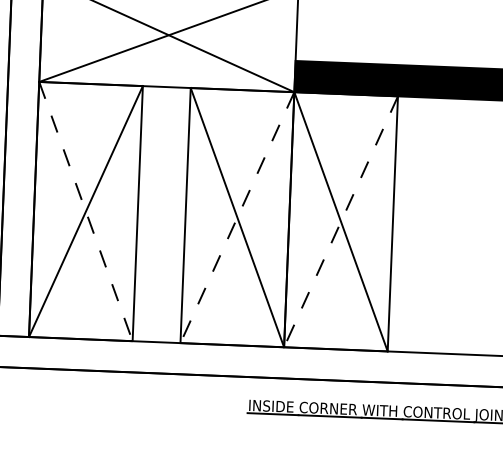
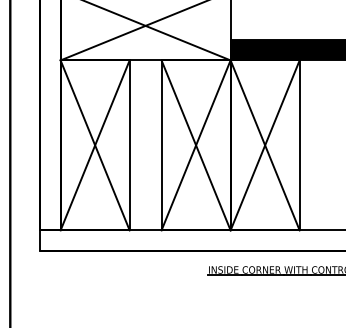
line: (86, 211) -> (95, 145), dashed -> solid
line: (238, 217) -> (196, 145), dashed -> solid
line: (341, 221) -> (265, 145), dashed -> solid

